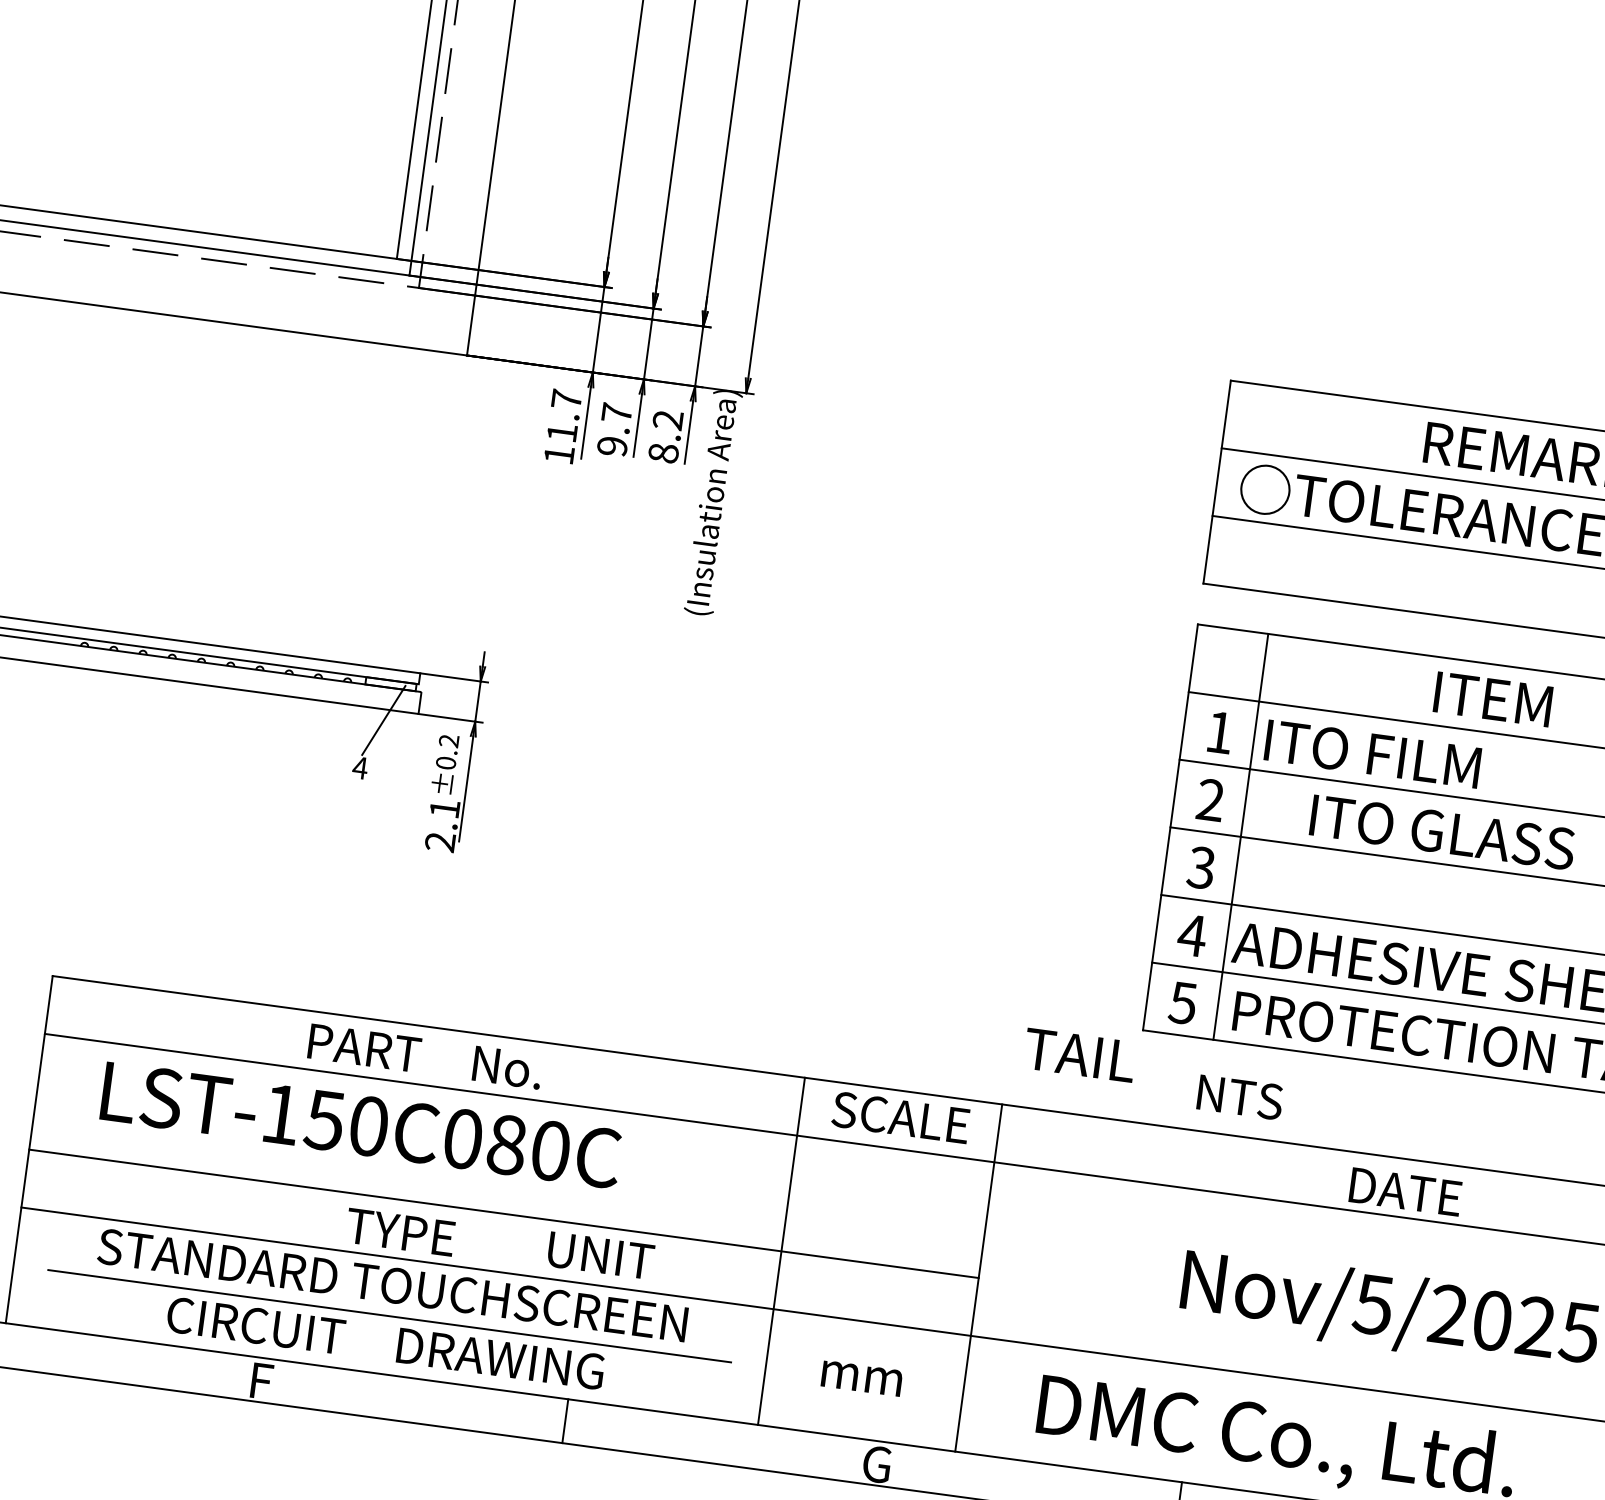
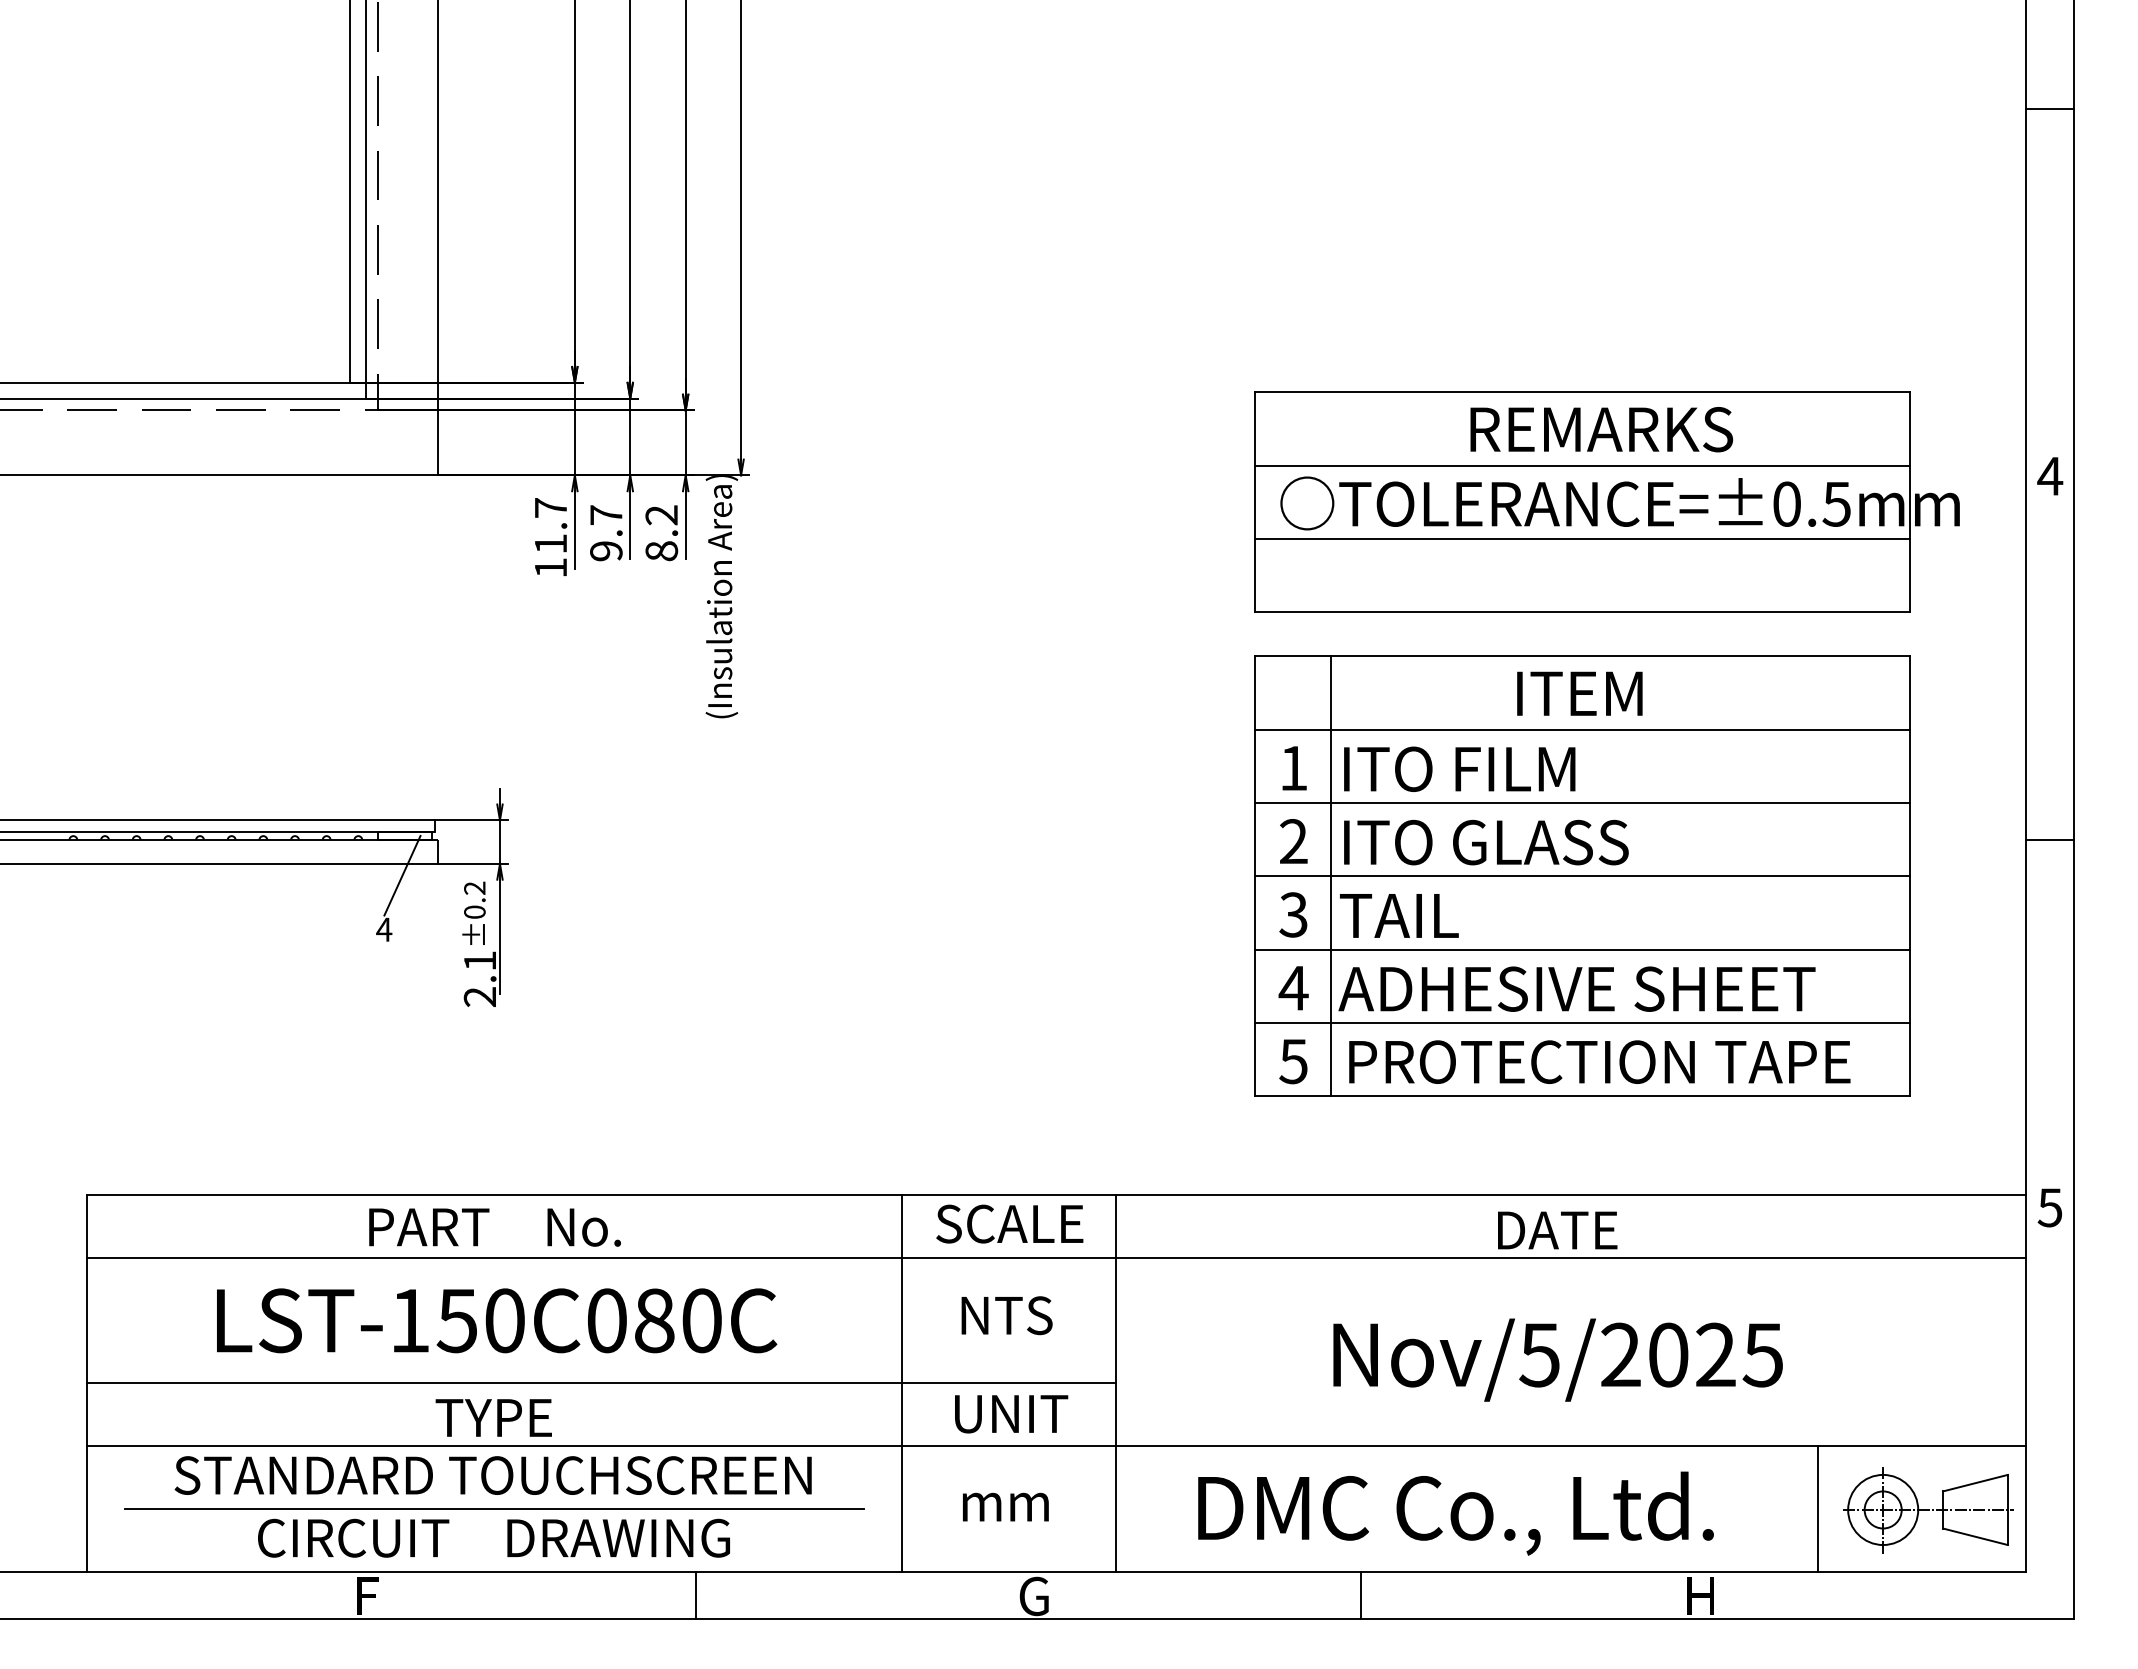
text: (1442, 832) -> (1486, 842), moved
text: (1080, 1054) -> (1399, 915), moved
text: (1239, 1097) -> (1006, 1315), moved
text: (362, 1125) -> (497, 1320), moved
text: (600, 1256) -> (1011, 1414), moved

